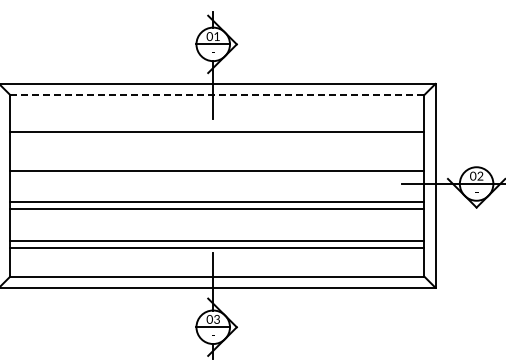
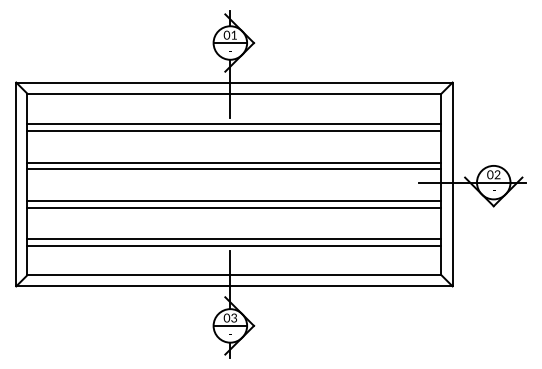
line: (217, 94) -> (234, 93), dashed -> solid
line: (217, 125) -> (234, 124), added
line: (217, 163) -> (234, 162), added

